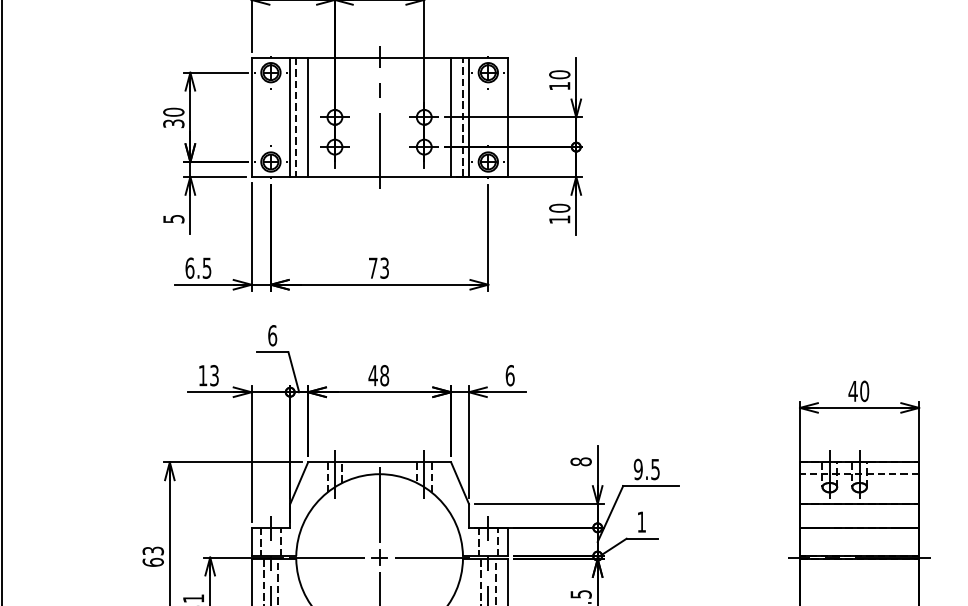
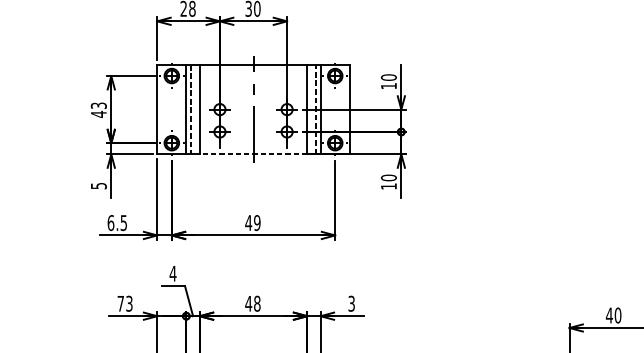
text: (173, 117) -> (98, 109), 30 -> 43
line: (379, 176) -> (253, 154), solid -> dashed
text: (378, 267) -> (252, 222), 73 -> 49
text: (272, 335) -> (173, 273), 6 -> 4
text: (202, 375) -> (120, 303), 13 -> 73
text: (509, 375) -> (351, 303), 6 -> 3

